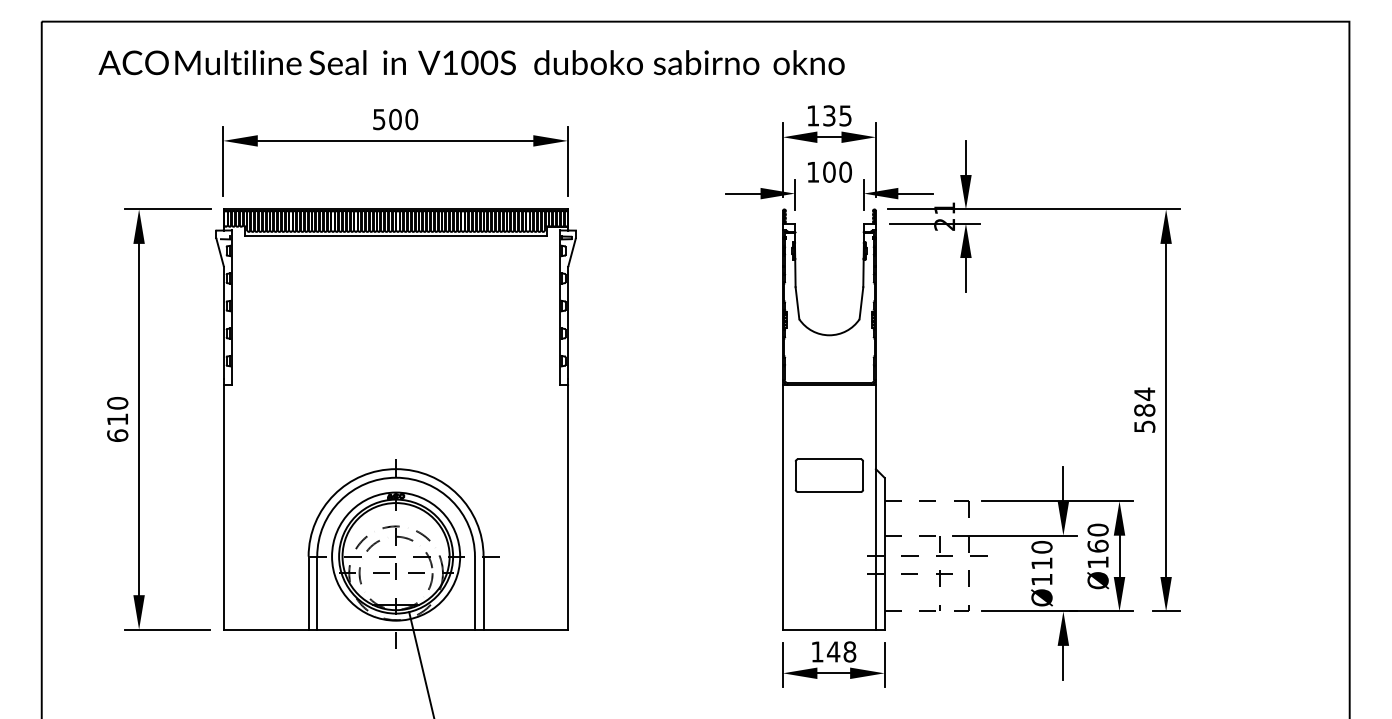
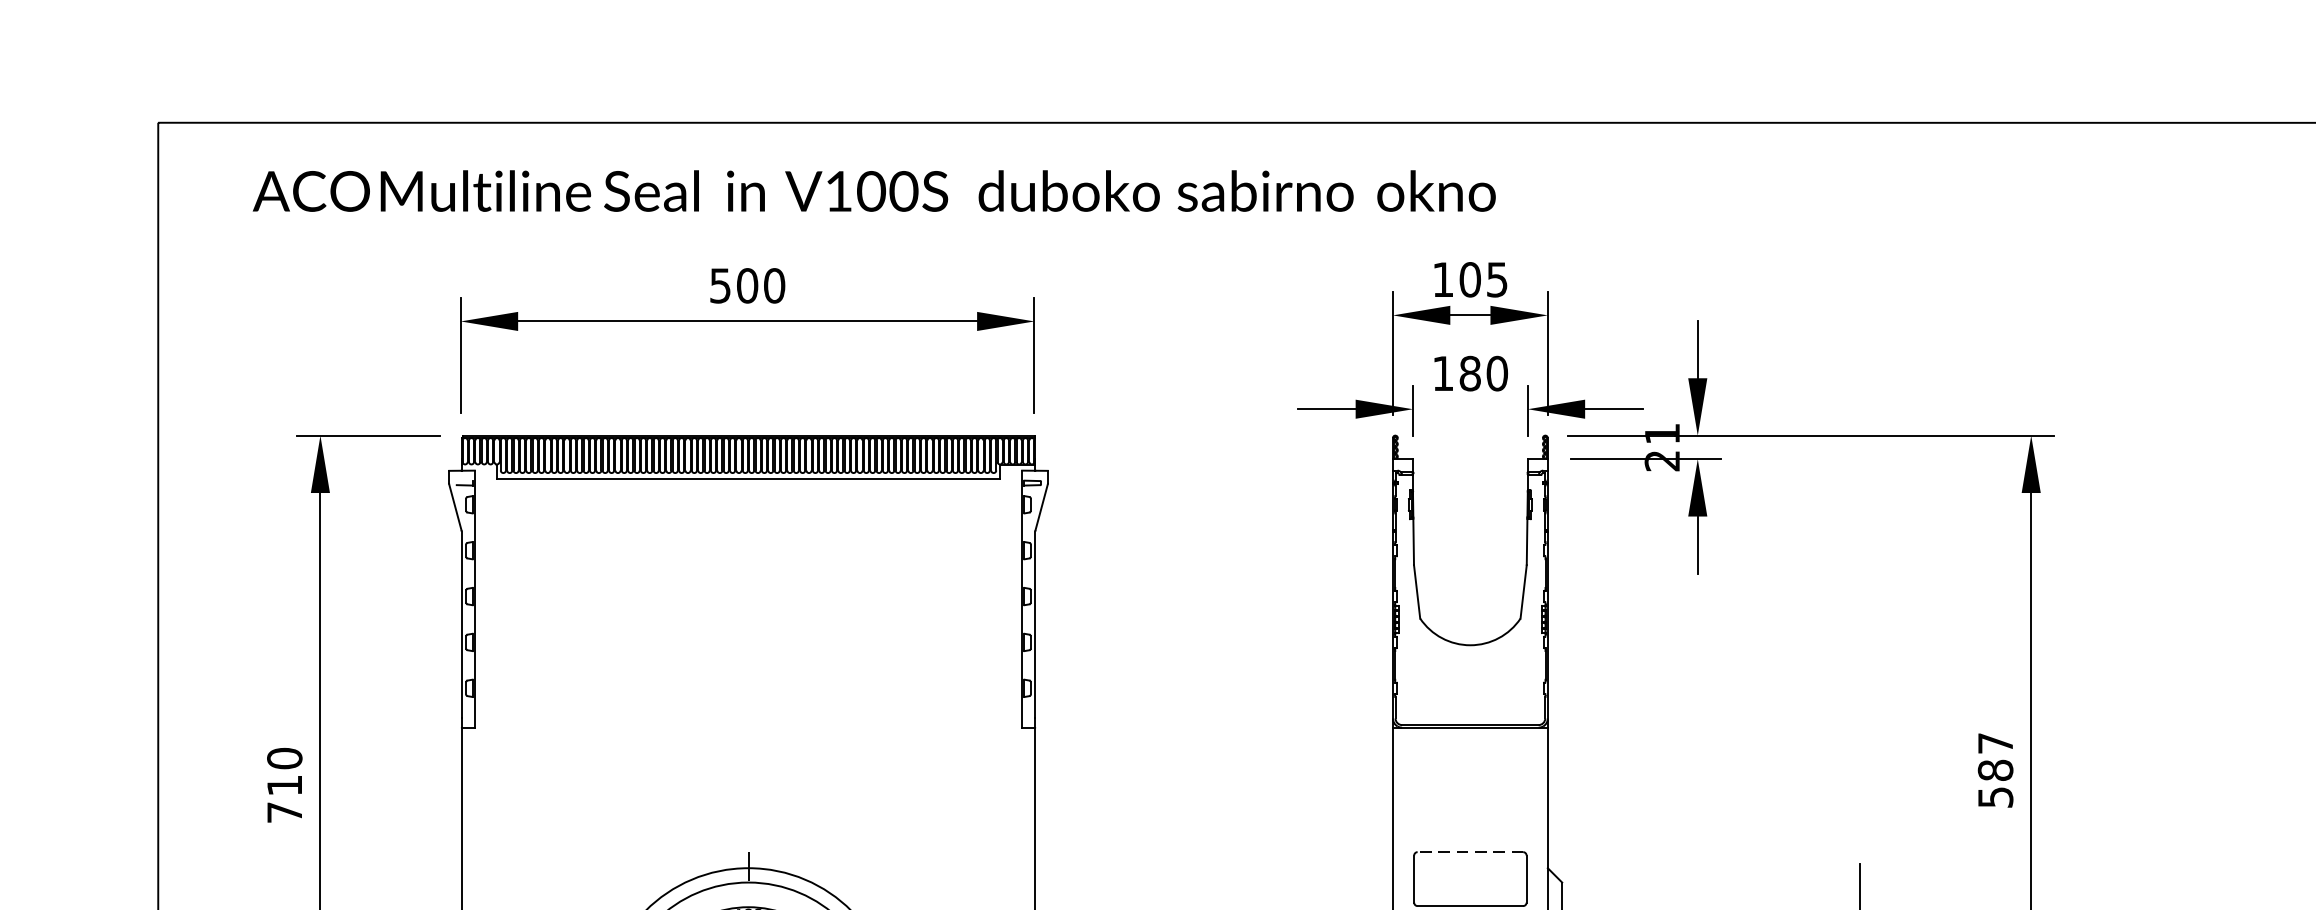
text: (829, 115) -> (1470, 279), 135 -> 105
text: (829, 172) -> (1470, 374), 100 -> 180
text: (1144, 394) -> (1995, 743), 584 -> 587
text: (117, 435) -> (284, 812), 610 -> 710
line: (829, 459) -> (1470, 852), solid -> dashed

